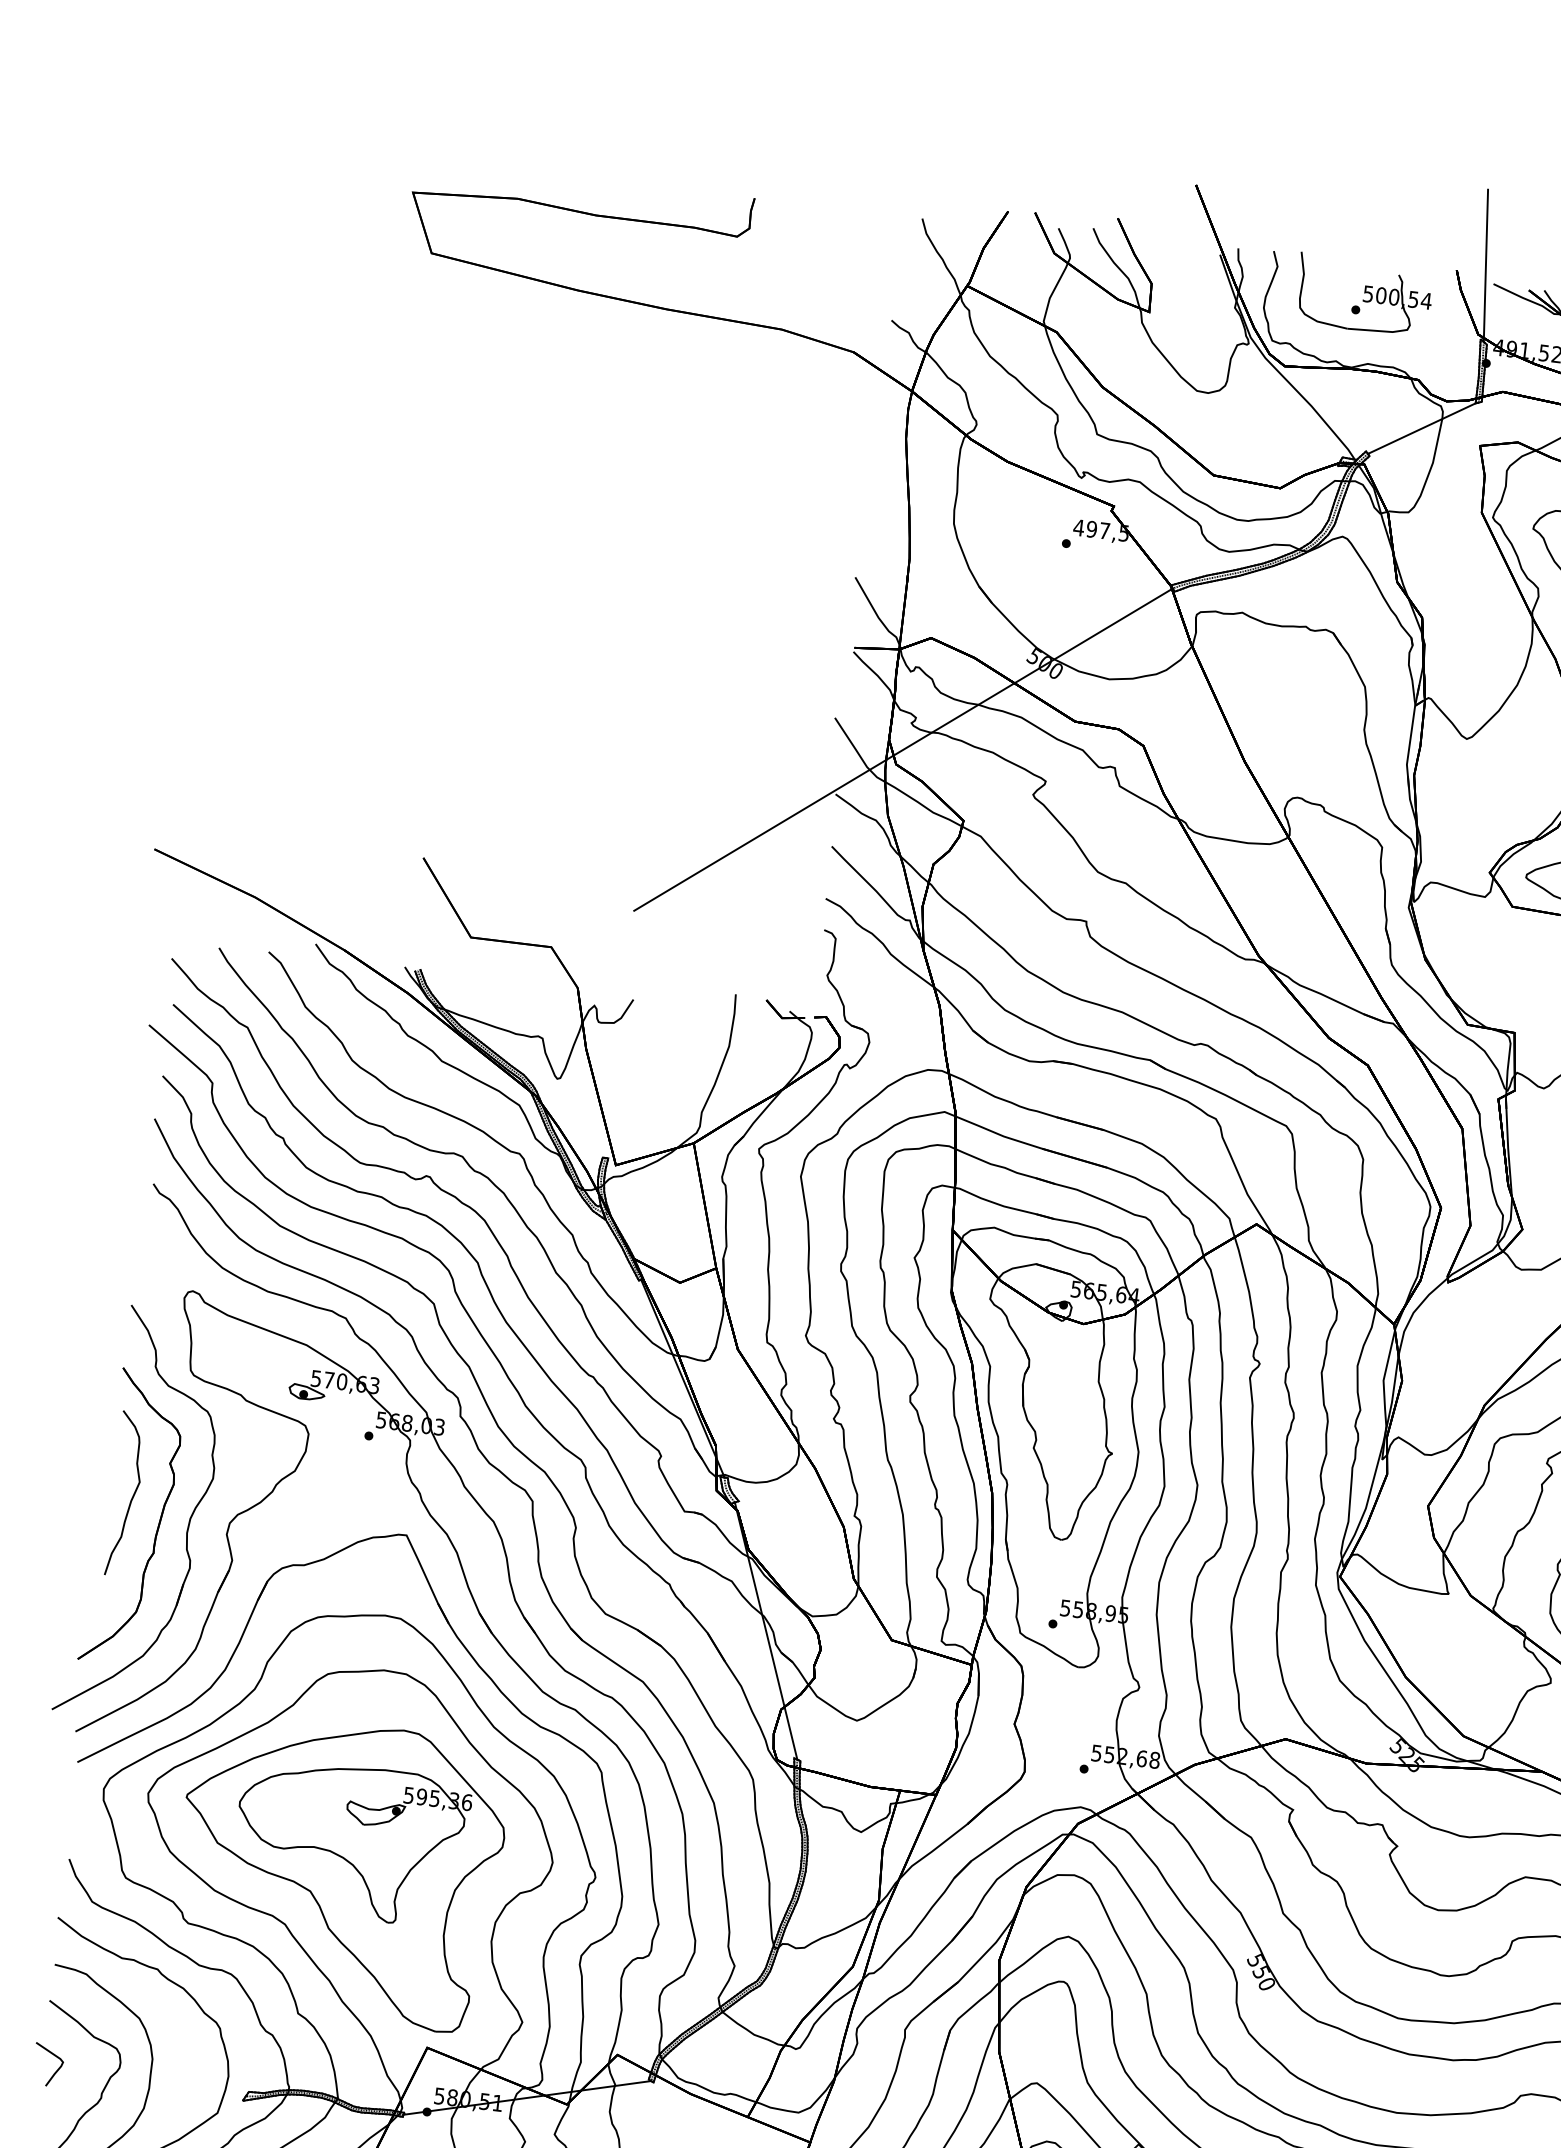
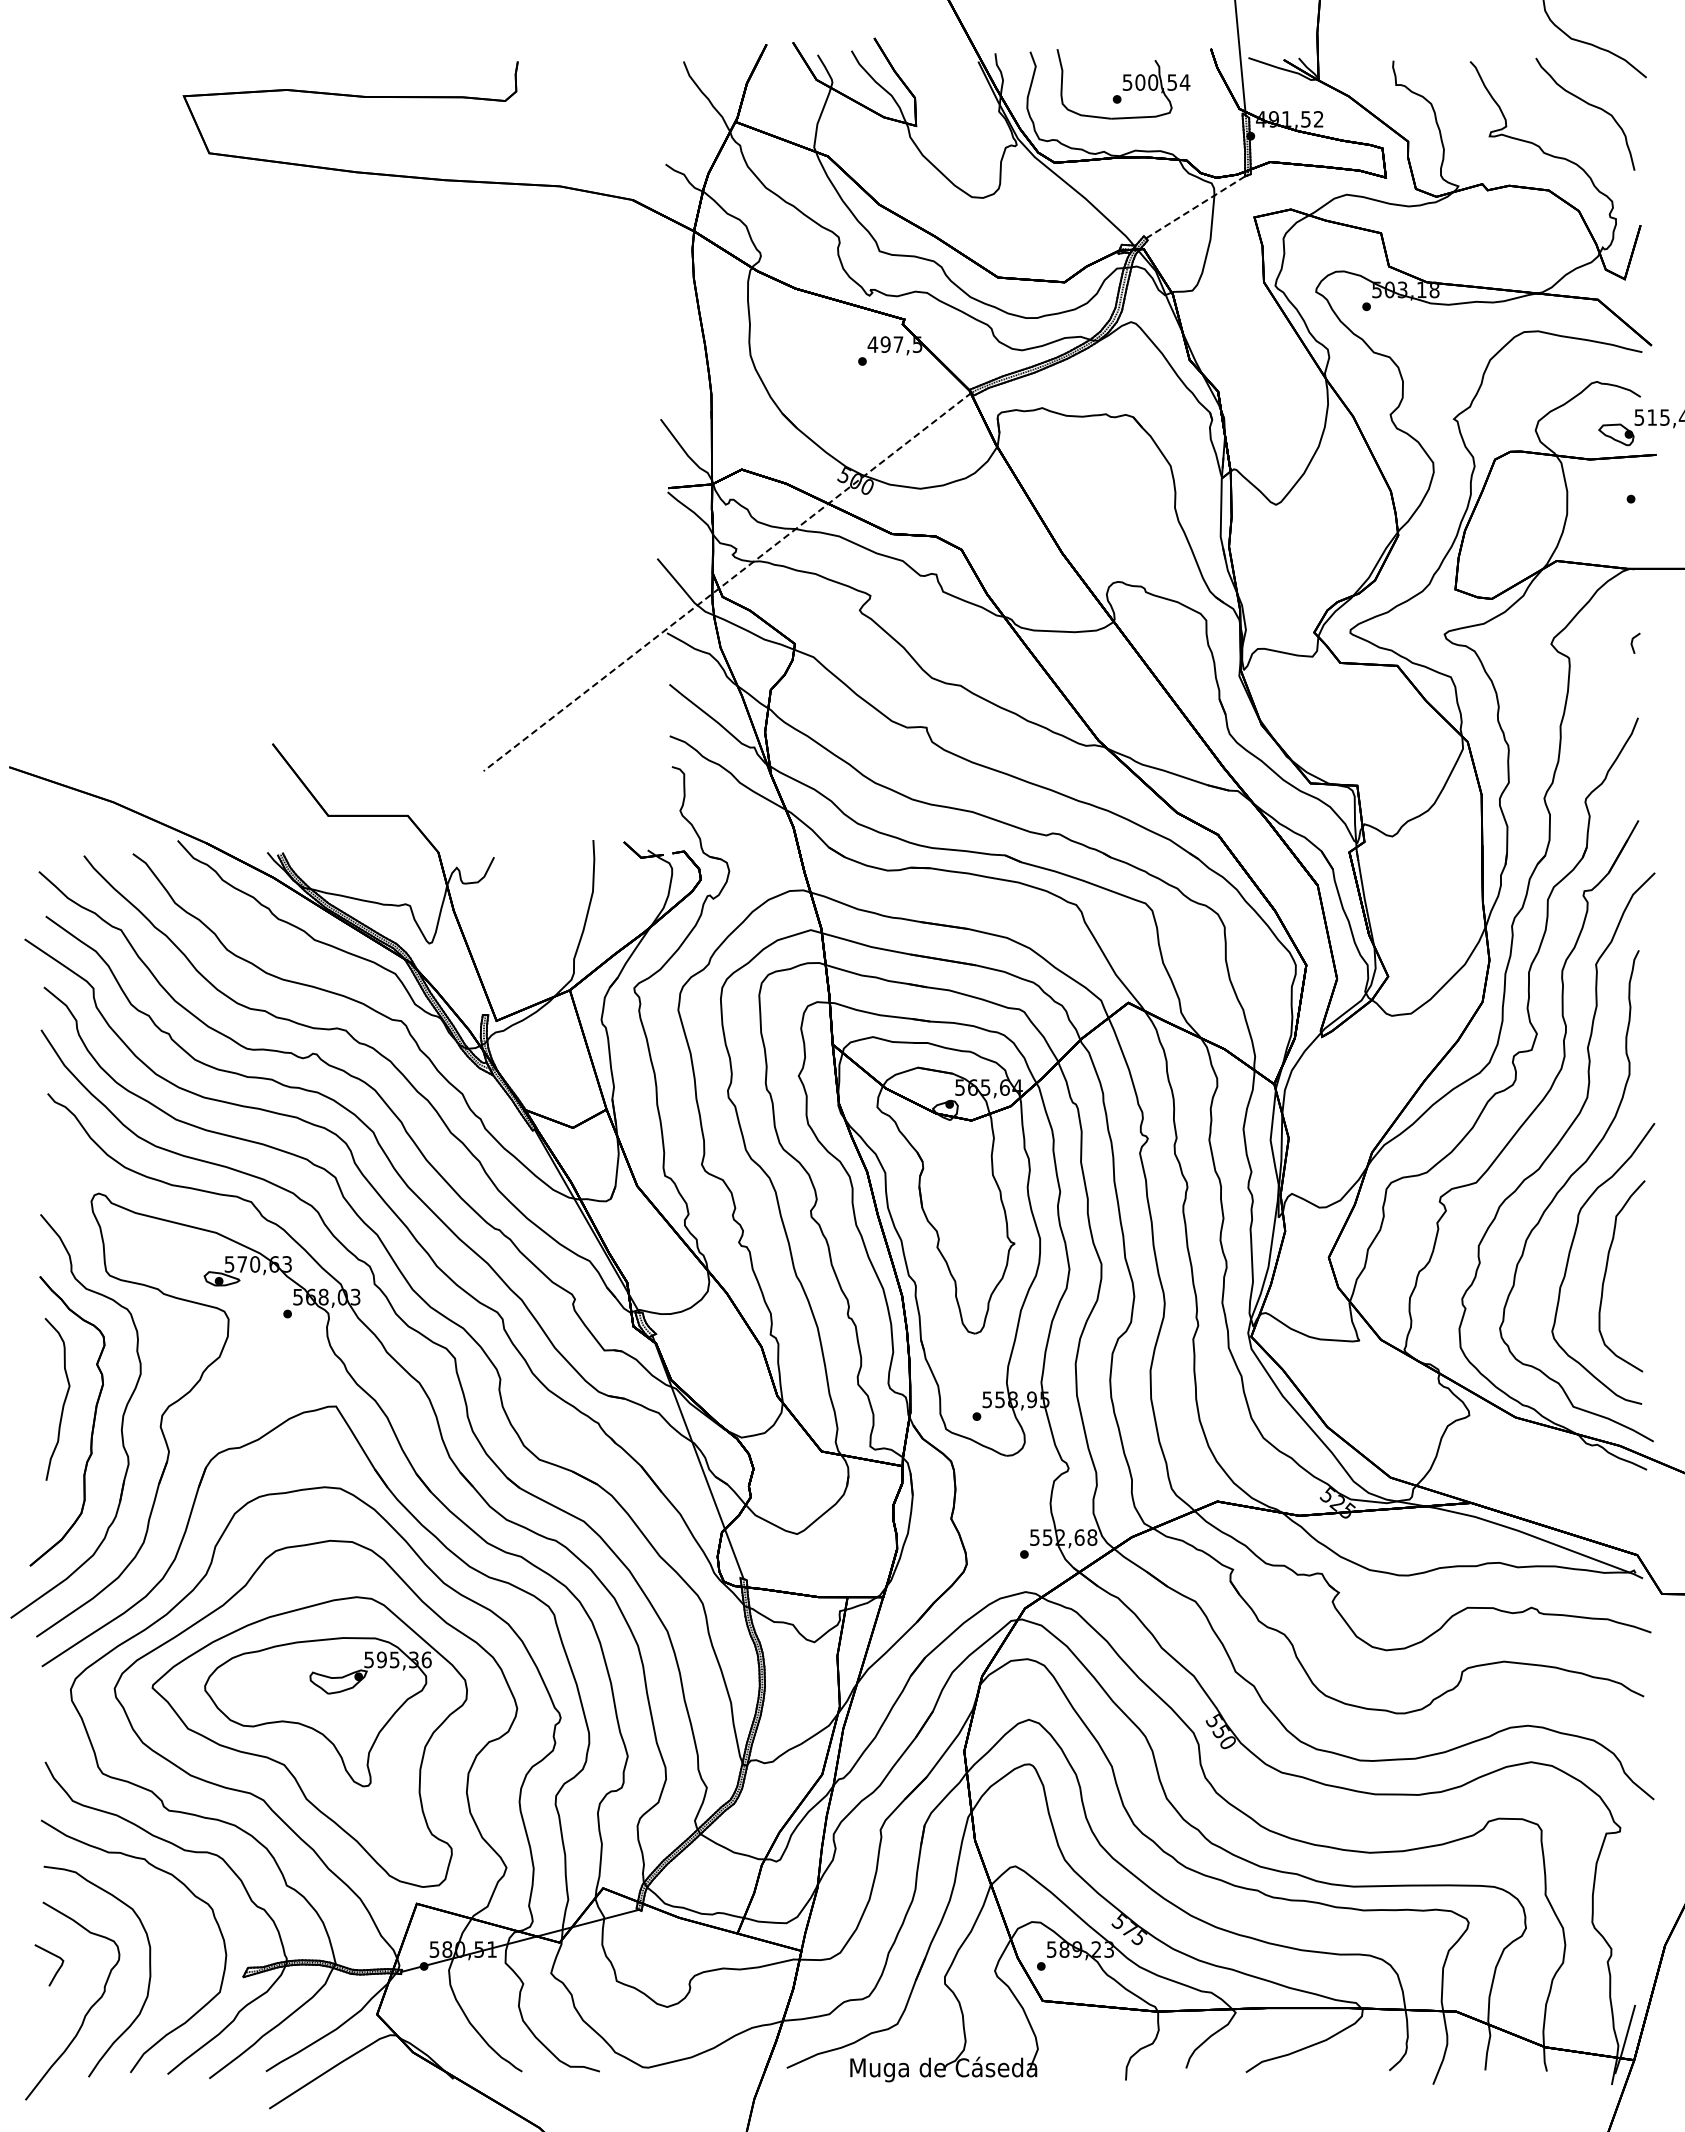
line: (1421, 428) -> (1195, 207), solid -> dashed
line: (903, 749) -> (727, 581), solid -> dashed

